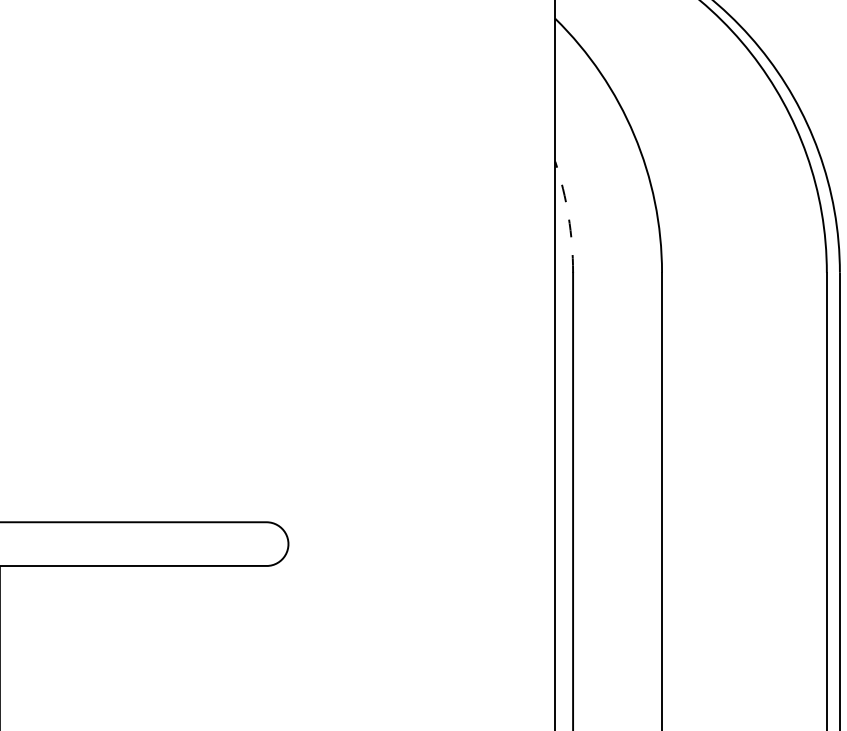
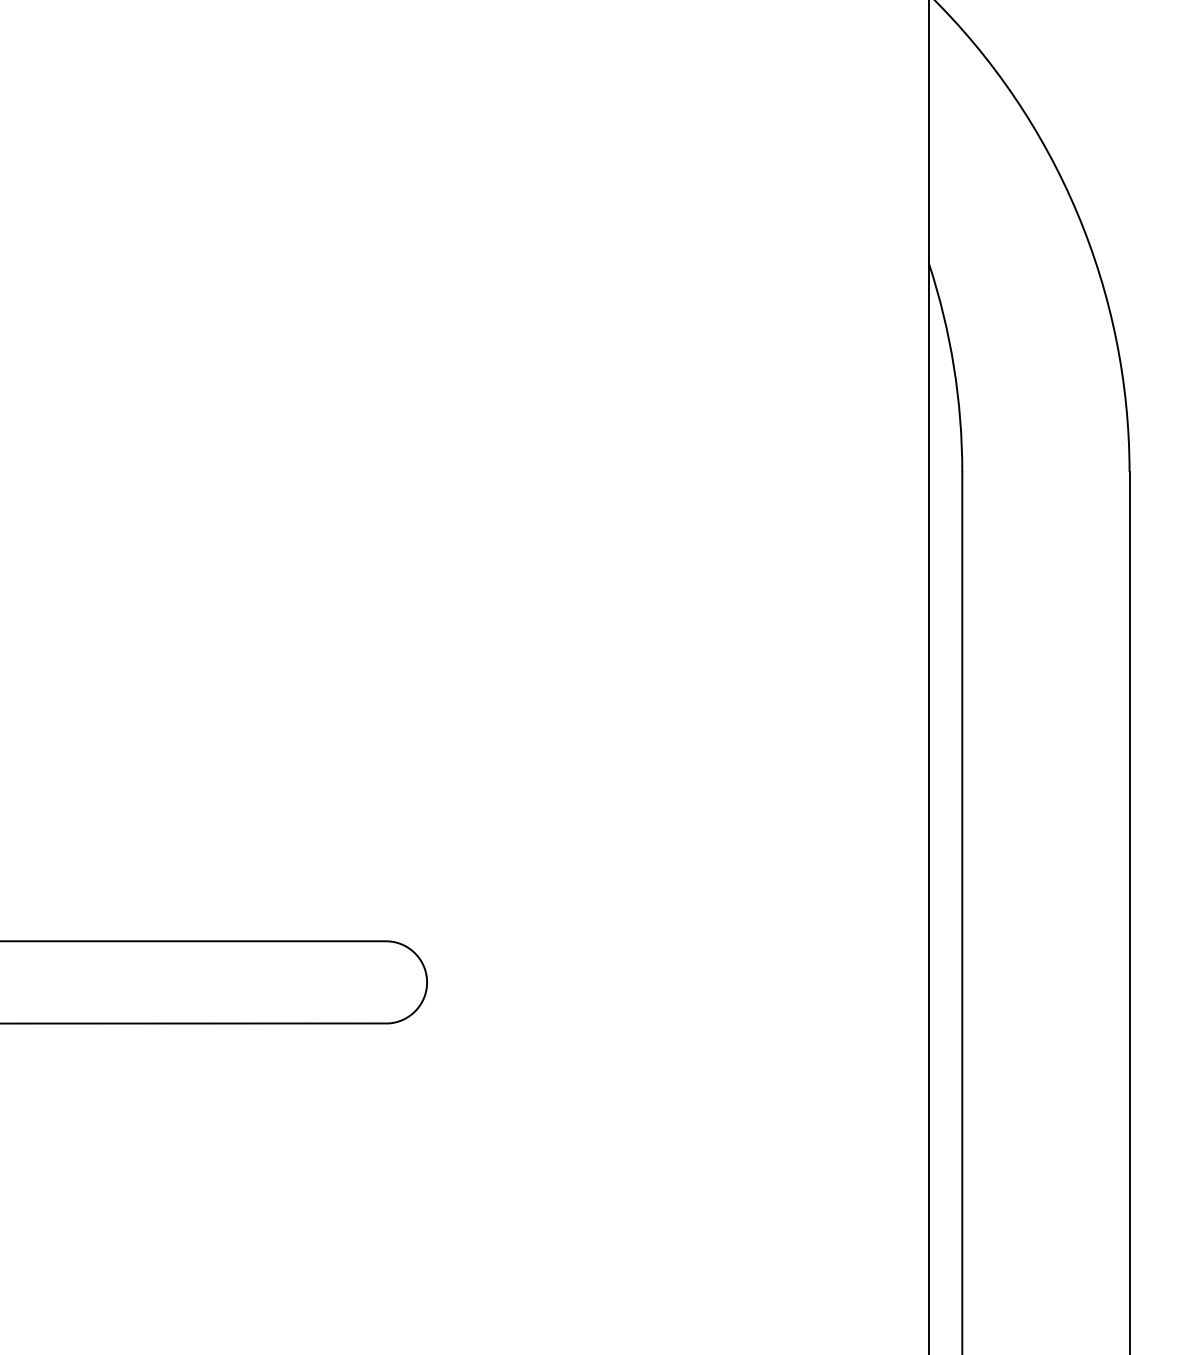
arc: (568, 216) -> (953, 366), dashed -> solid

